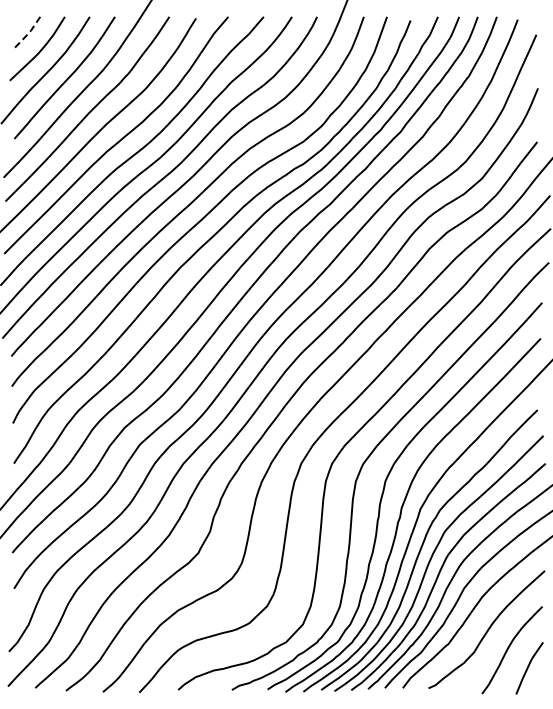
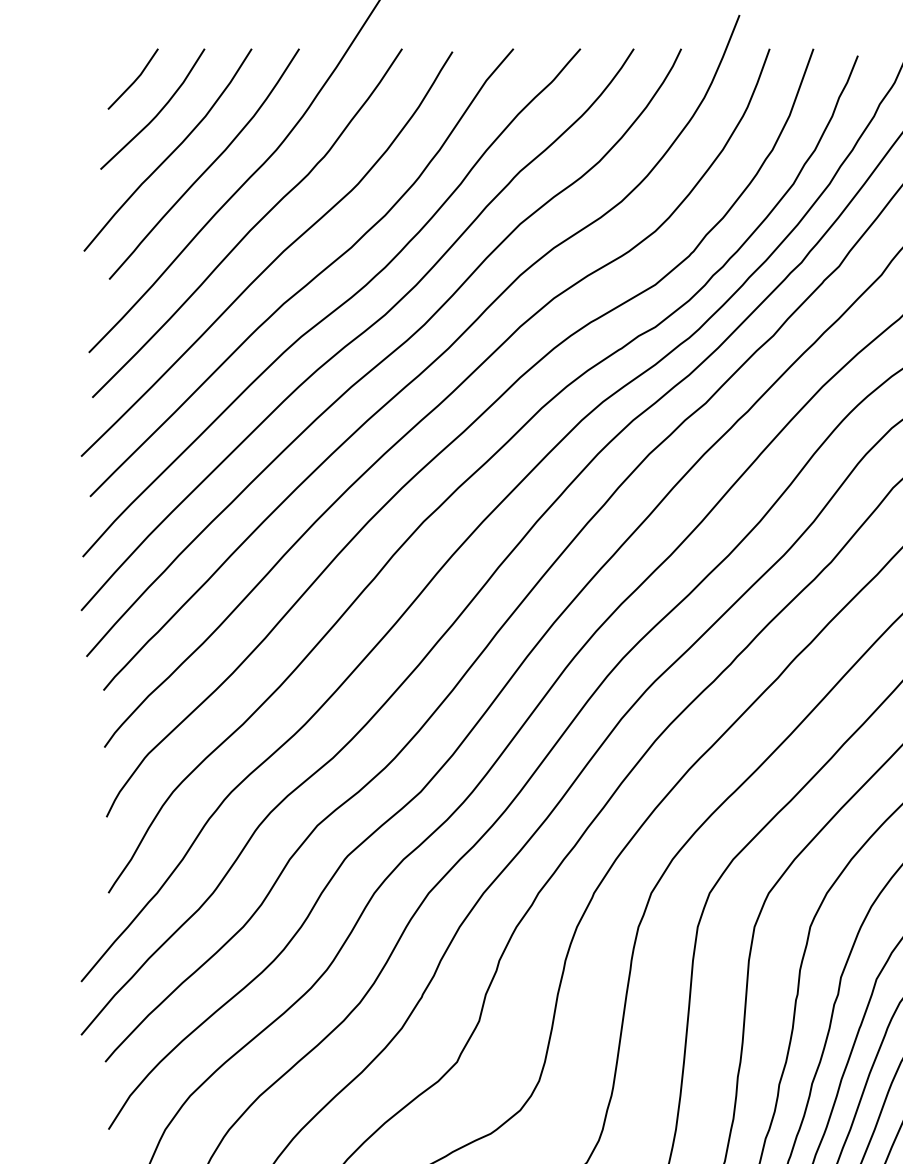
line: (28, 34) -> (135, 82), dashed -> solid

